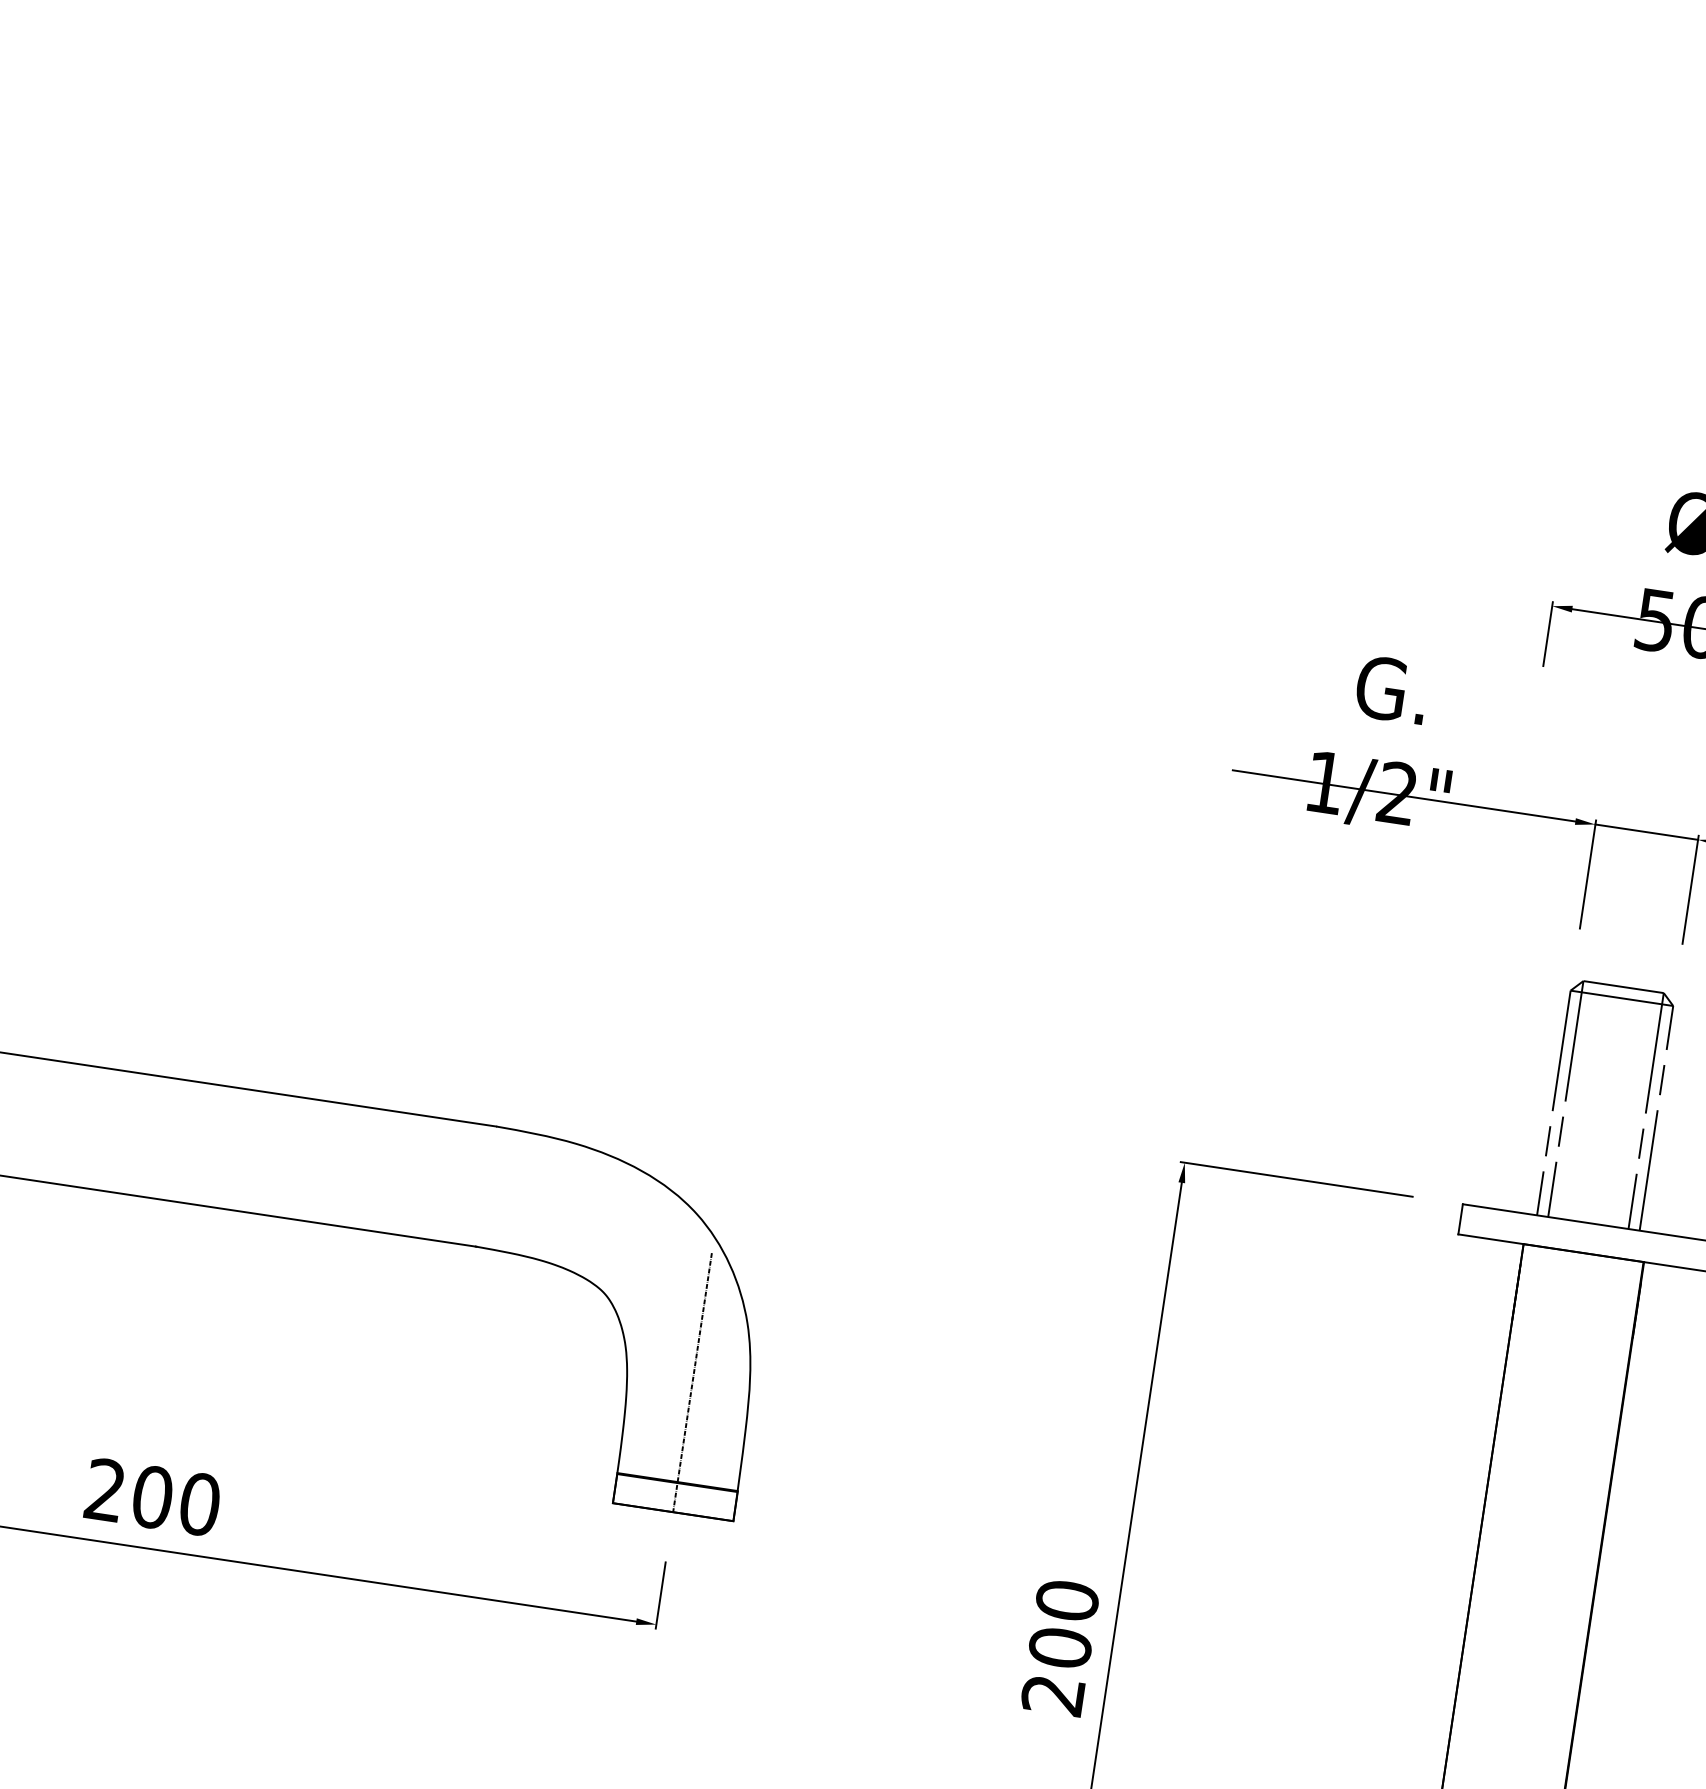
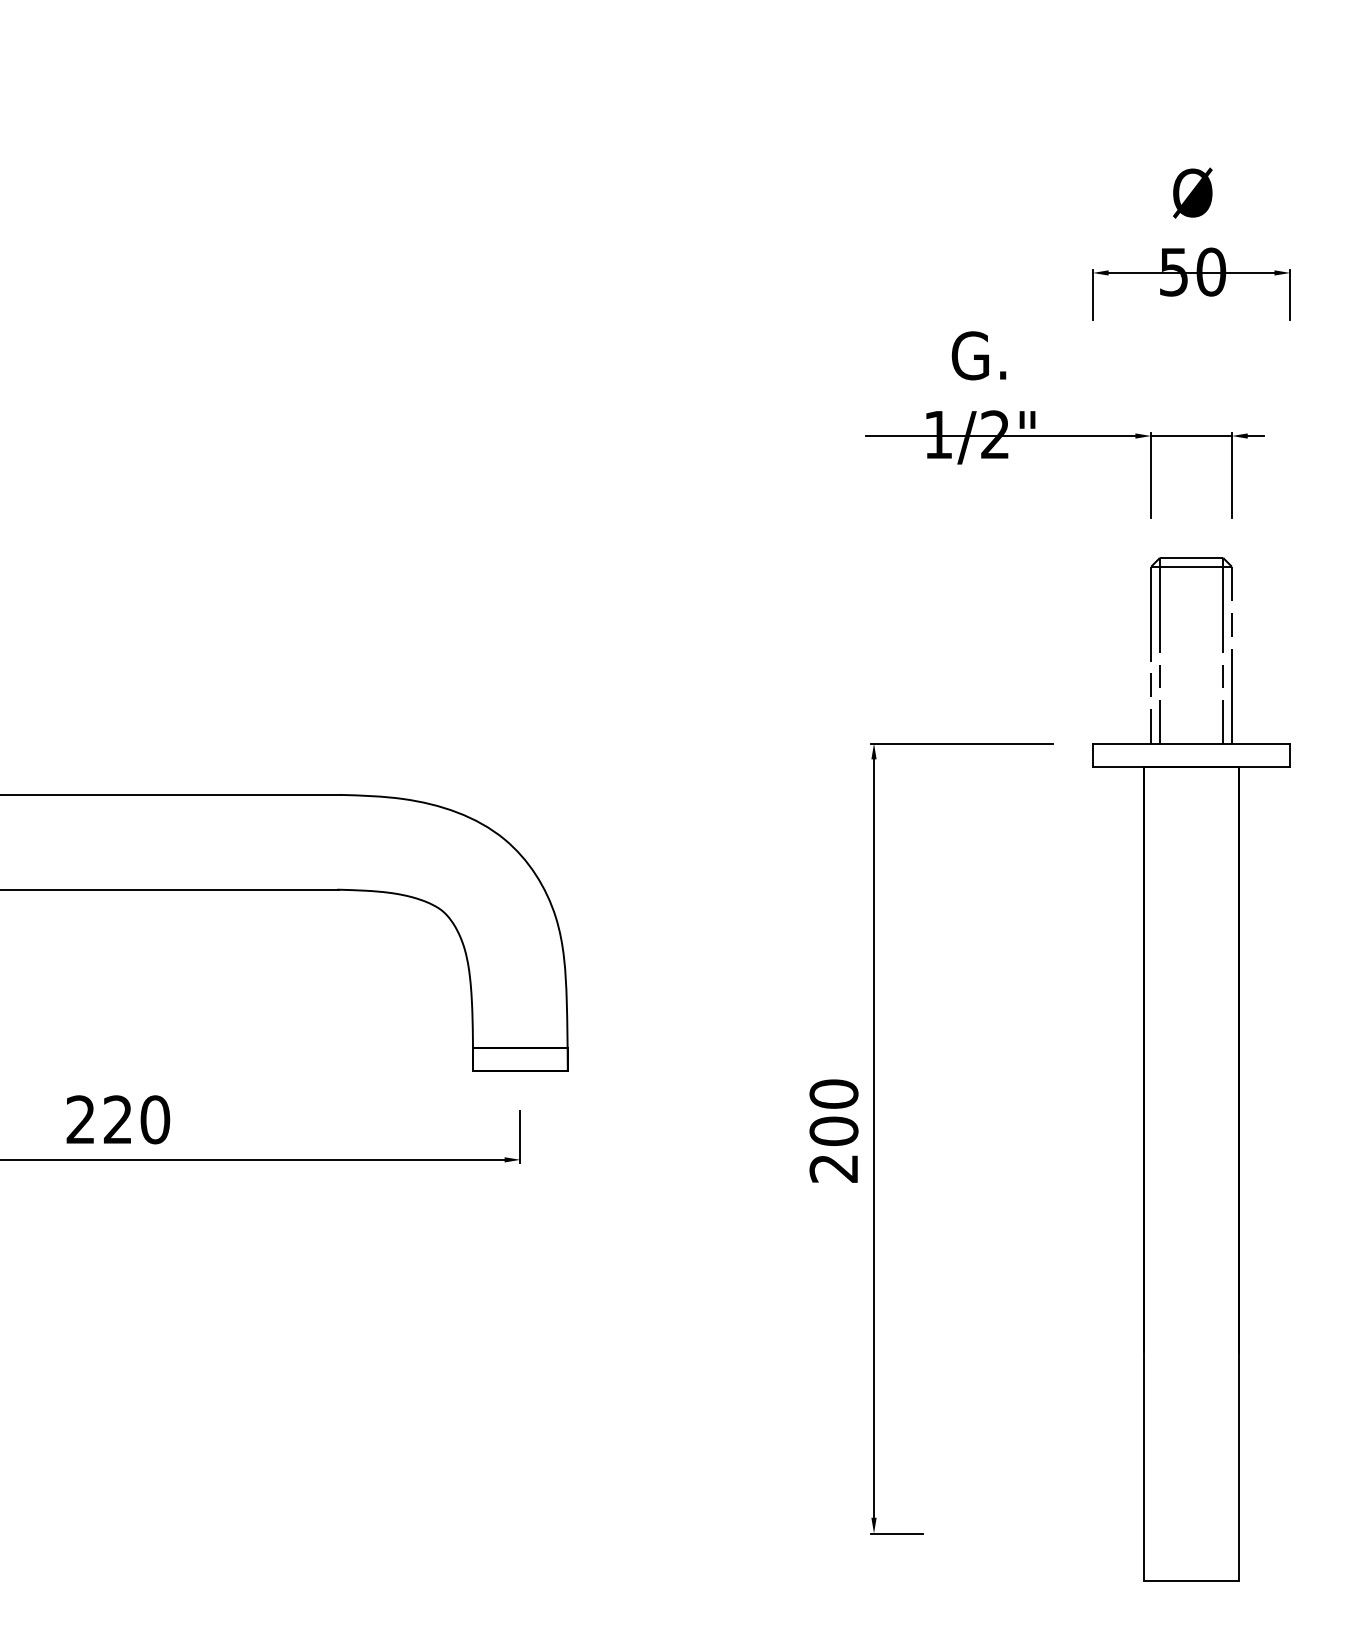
line: (692, 1382) -> (520, 969), removed
text: (151, 1496) -> (117, 1119), 200 -> 220

